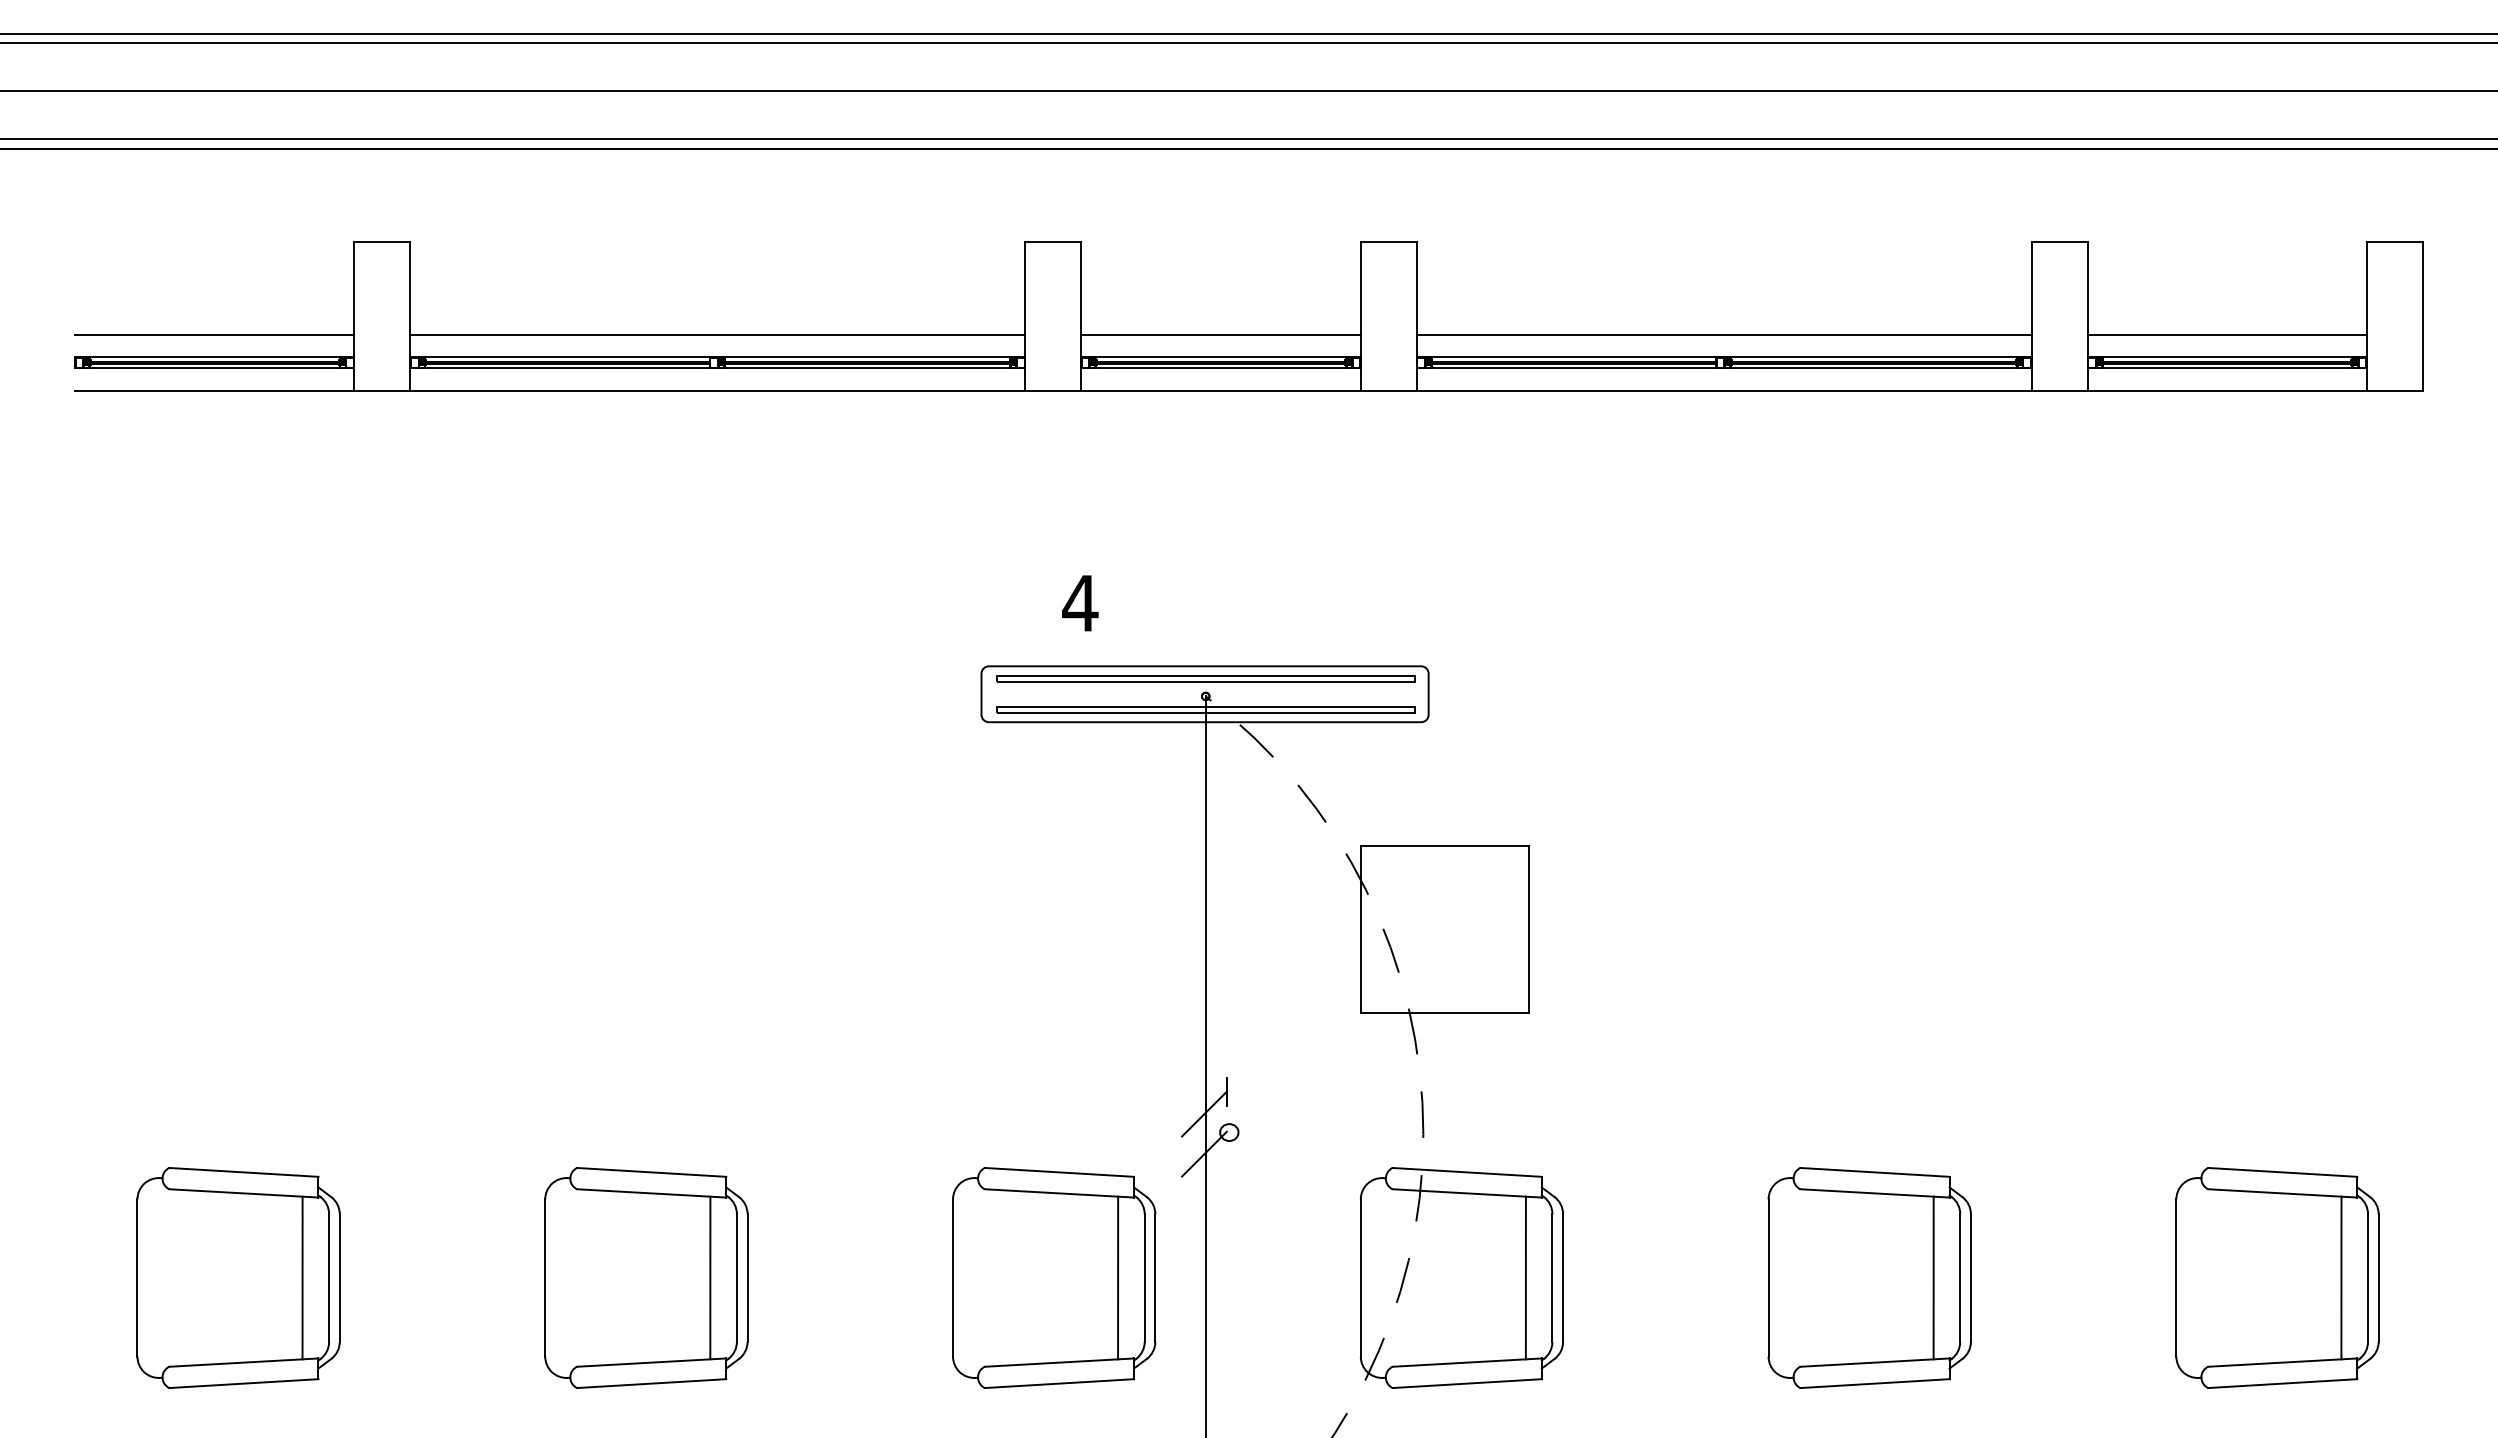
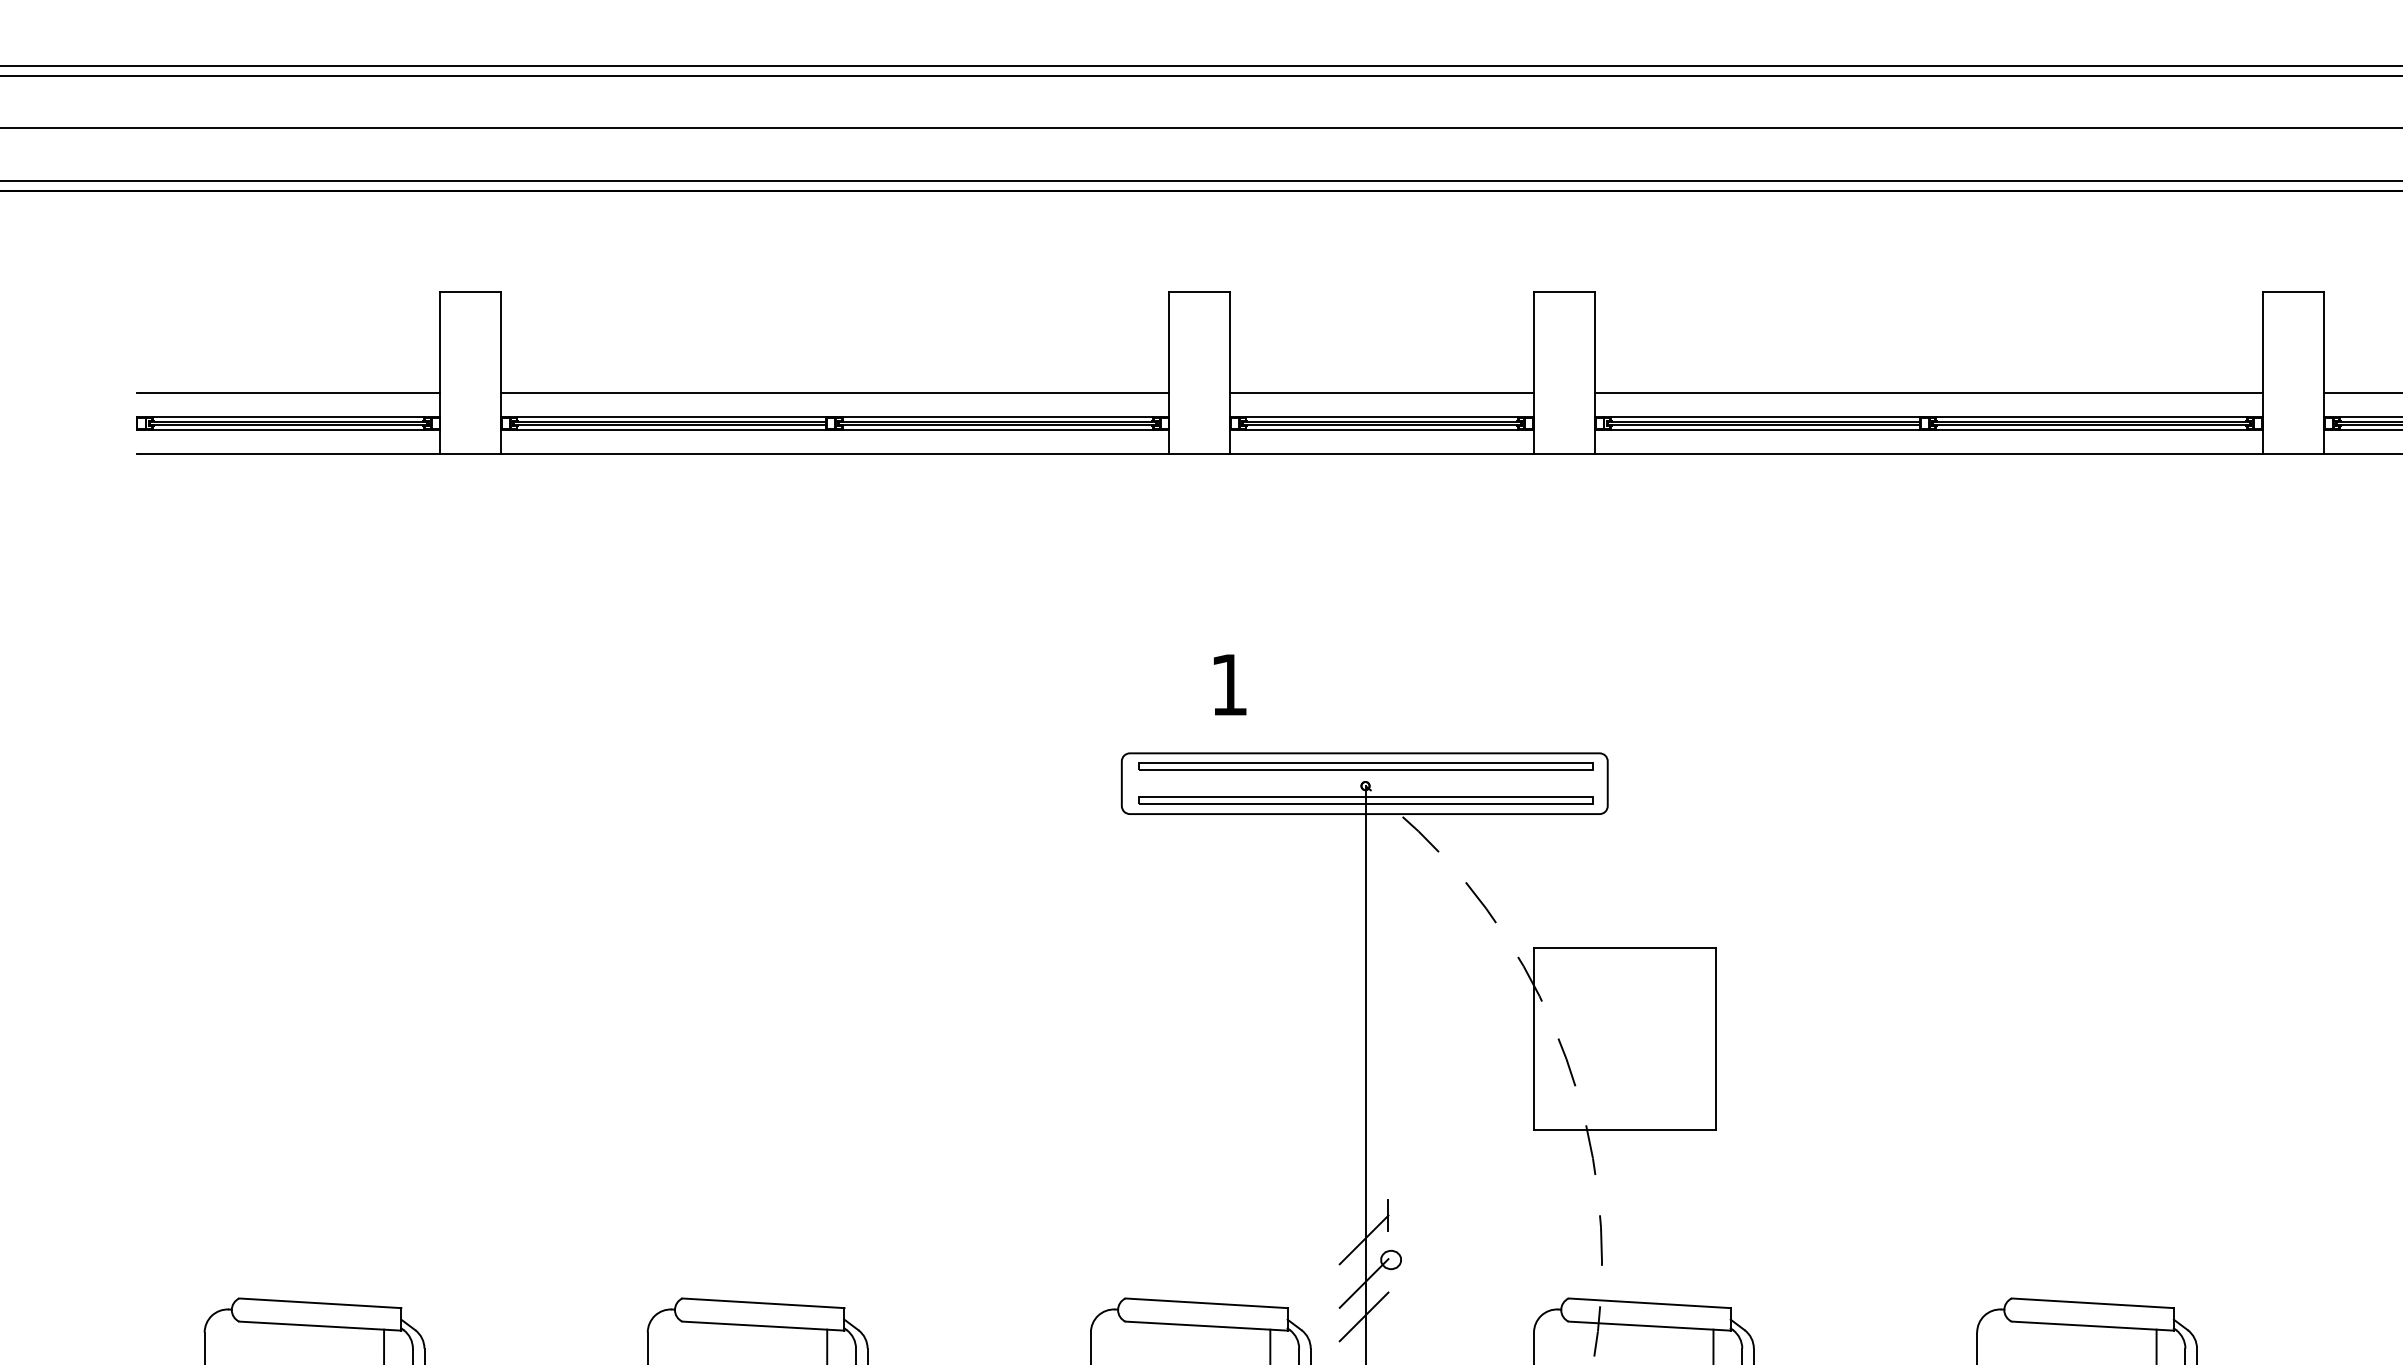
text: (1080, 603) -> (1229, 685), 4 -> 1
line: (1204, 1184) -> (1364, 1316), added

